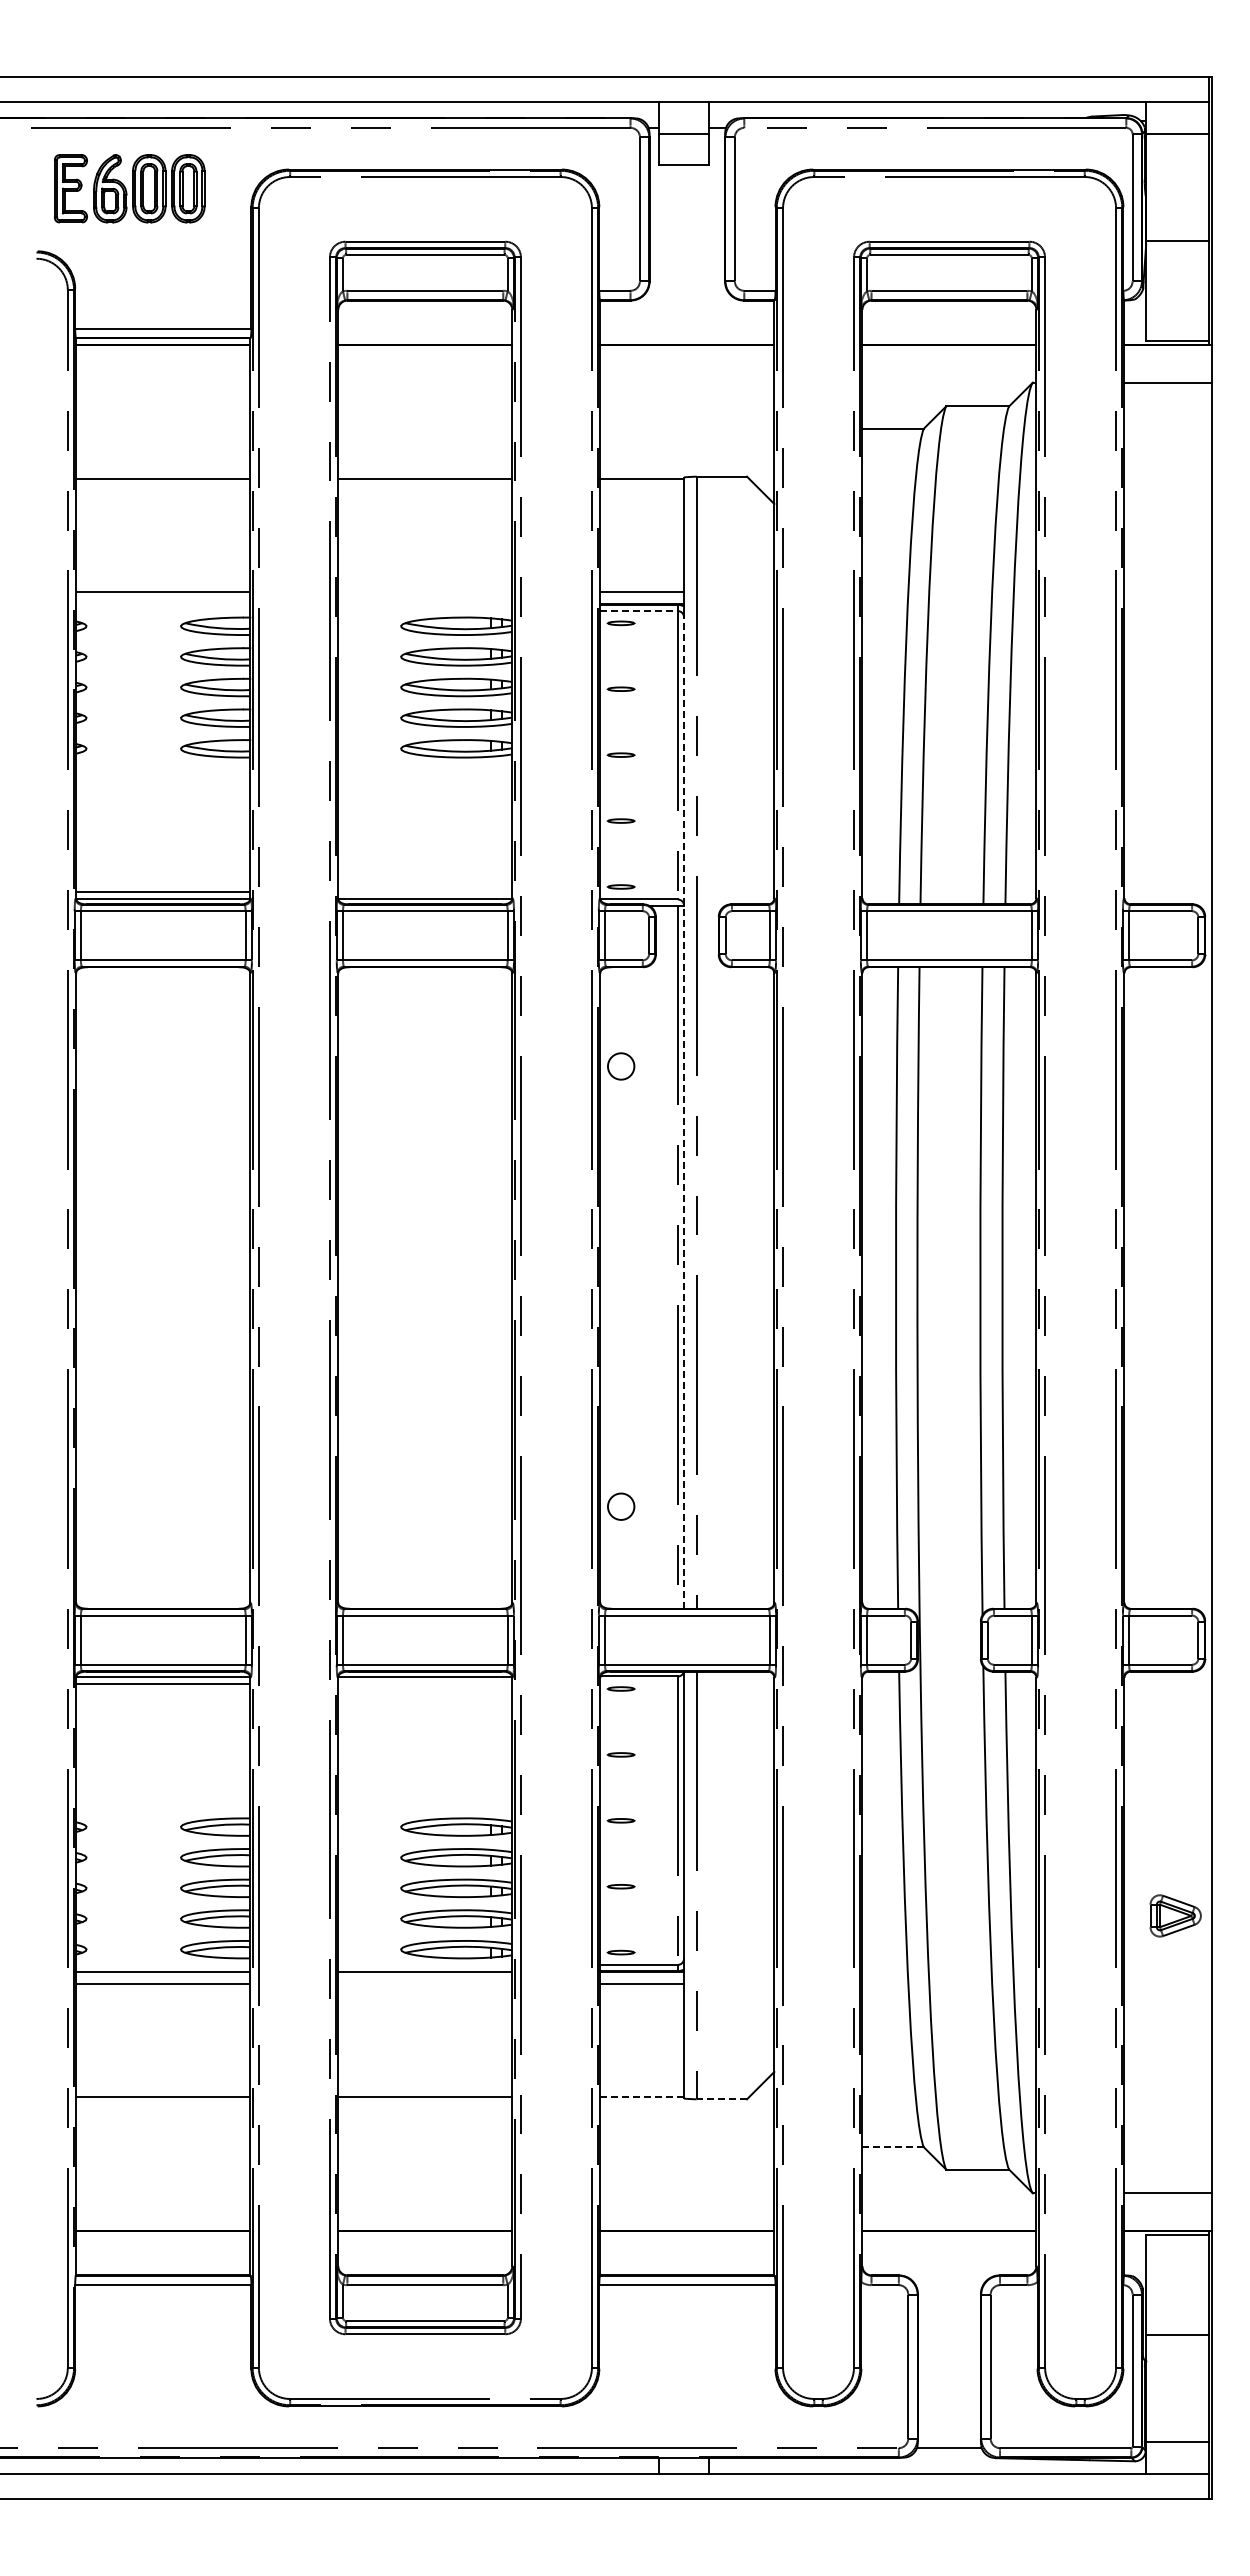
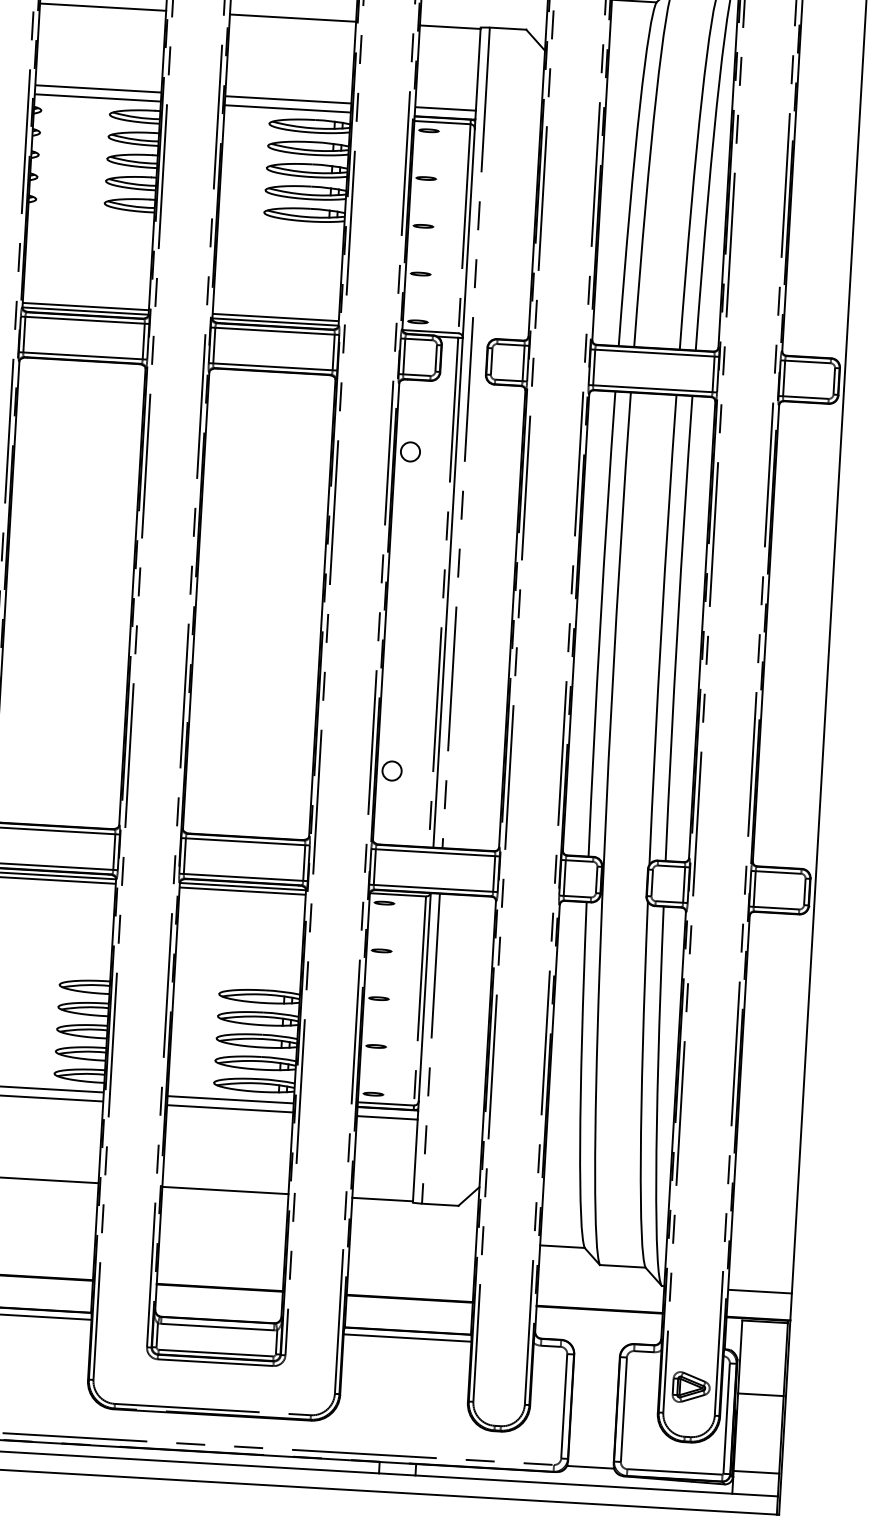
line: (425, 591) -> (288, 99), added
line: (163, 604) -> (98, 97), added
line: (425, 604) -> (287, 108), added
line: (639, 611) -> (442, 122), dashed -> solid
line: (425, 892) -> (275, 317), added
line: (684, 1113) -> (454, 488), dashed -> solid
line: (425, 1683) -> (242, 890), added
part: (1175, 1915) -> (691, 1387), moved
line: (425, 1984) -> (230, 1109), added
line: (642, 2096) -> (382, 1199), dashed -> solid
line: (721, 2099) -> (440, 1204), dashed -> solid
line: (893, 2147) -> (562, 1246), dashed -> solid

